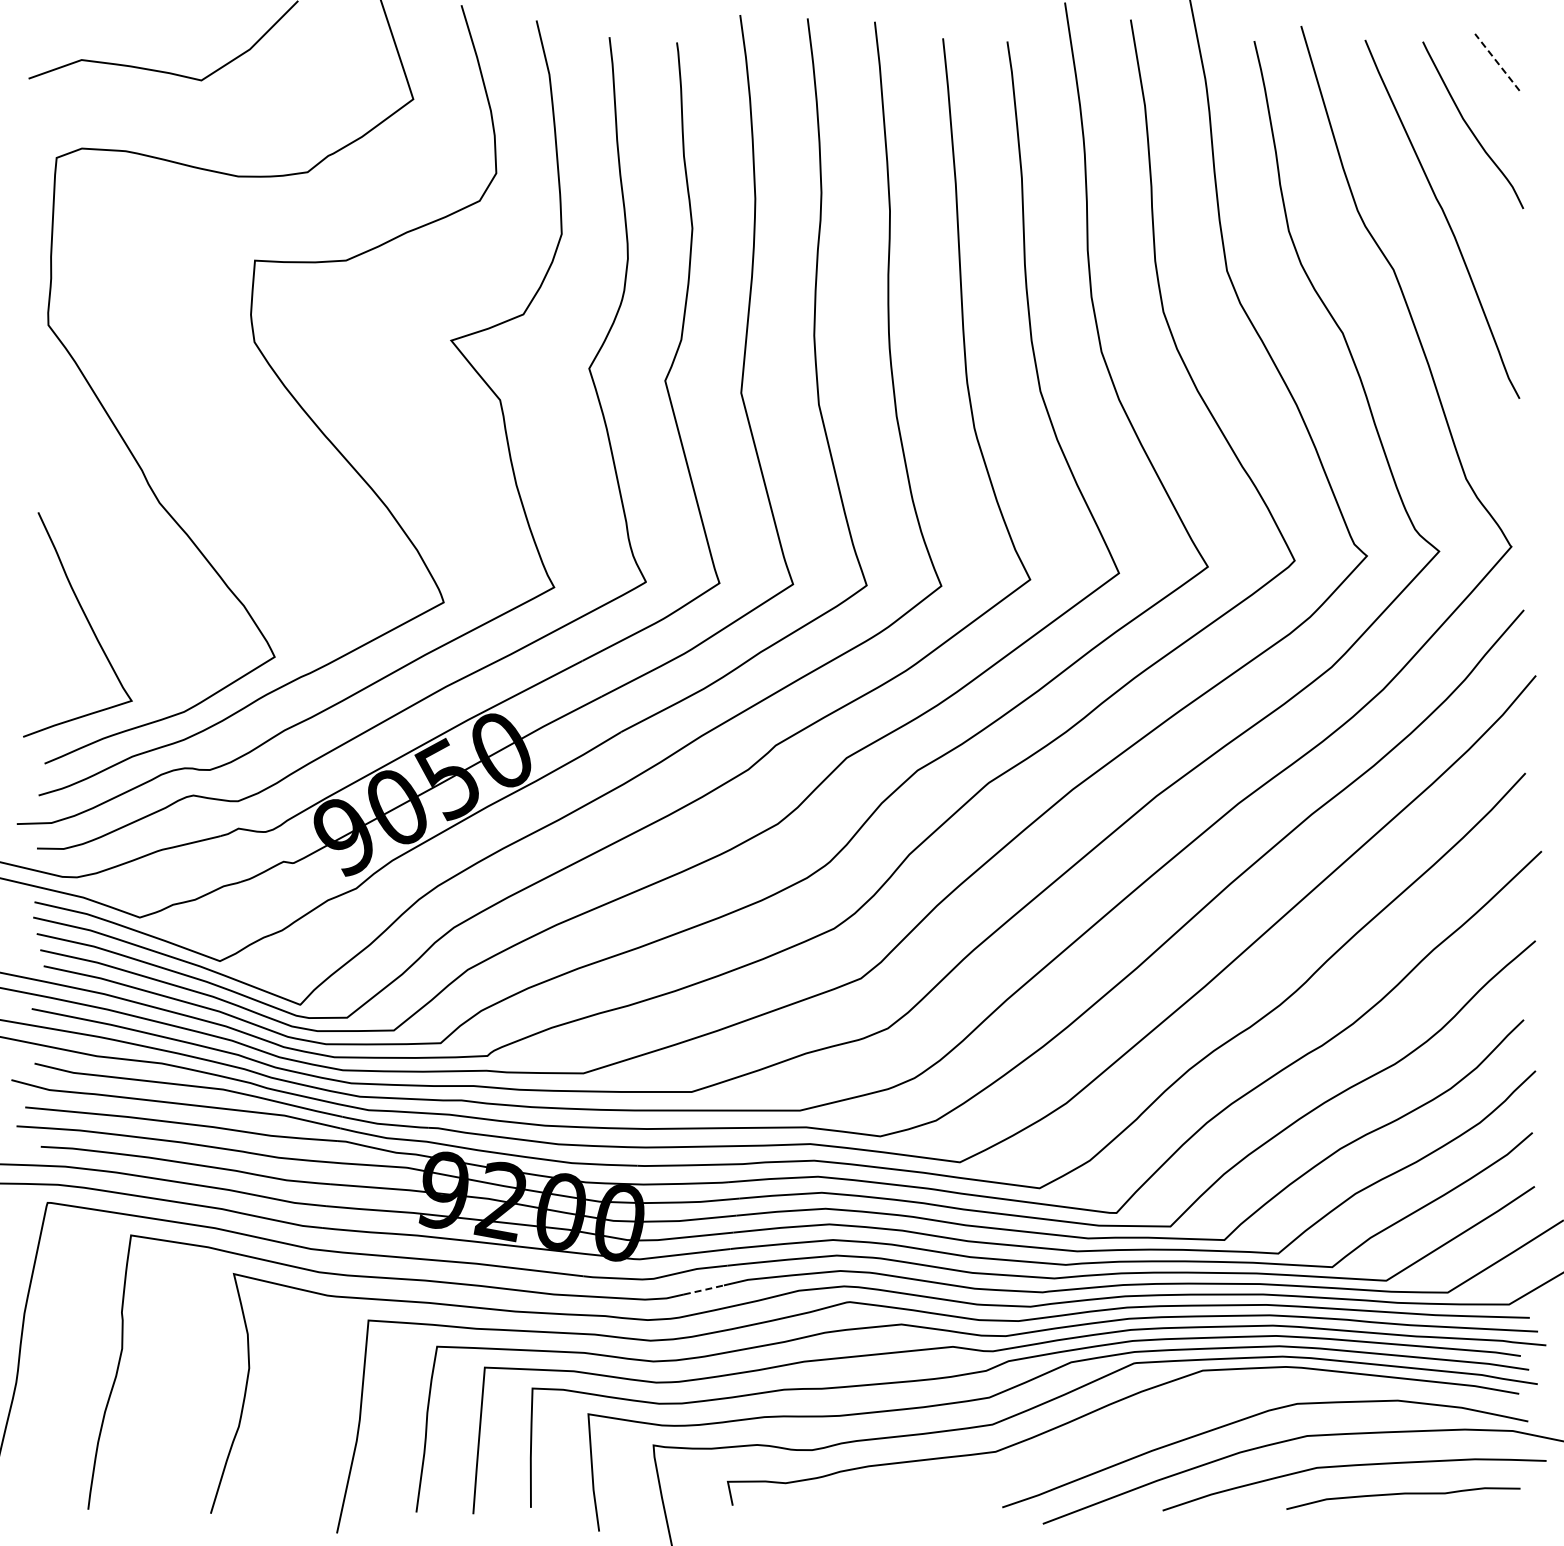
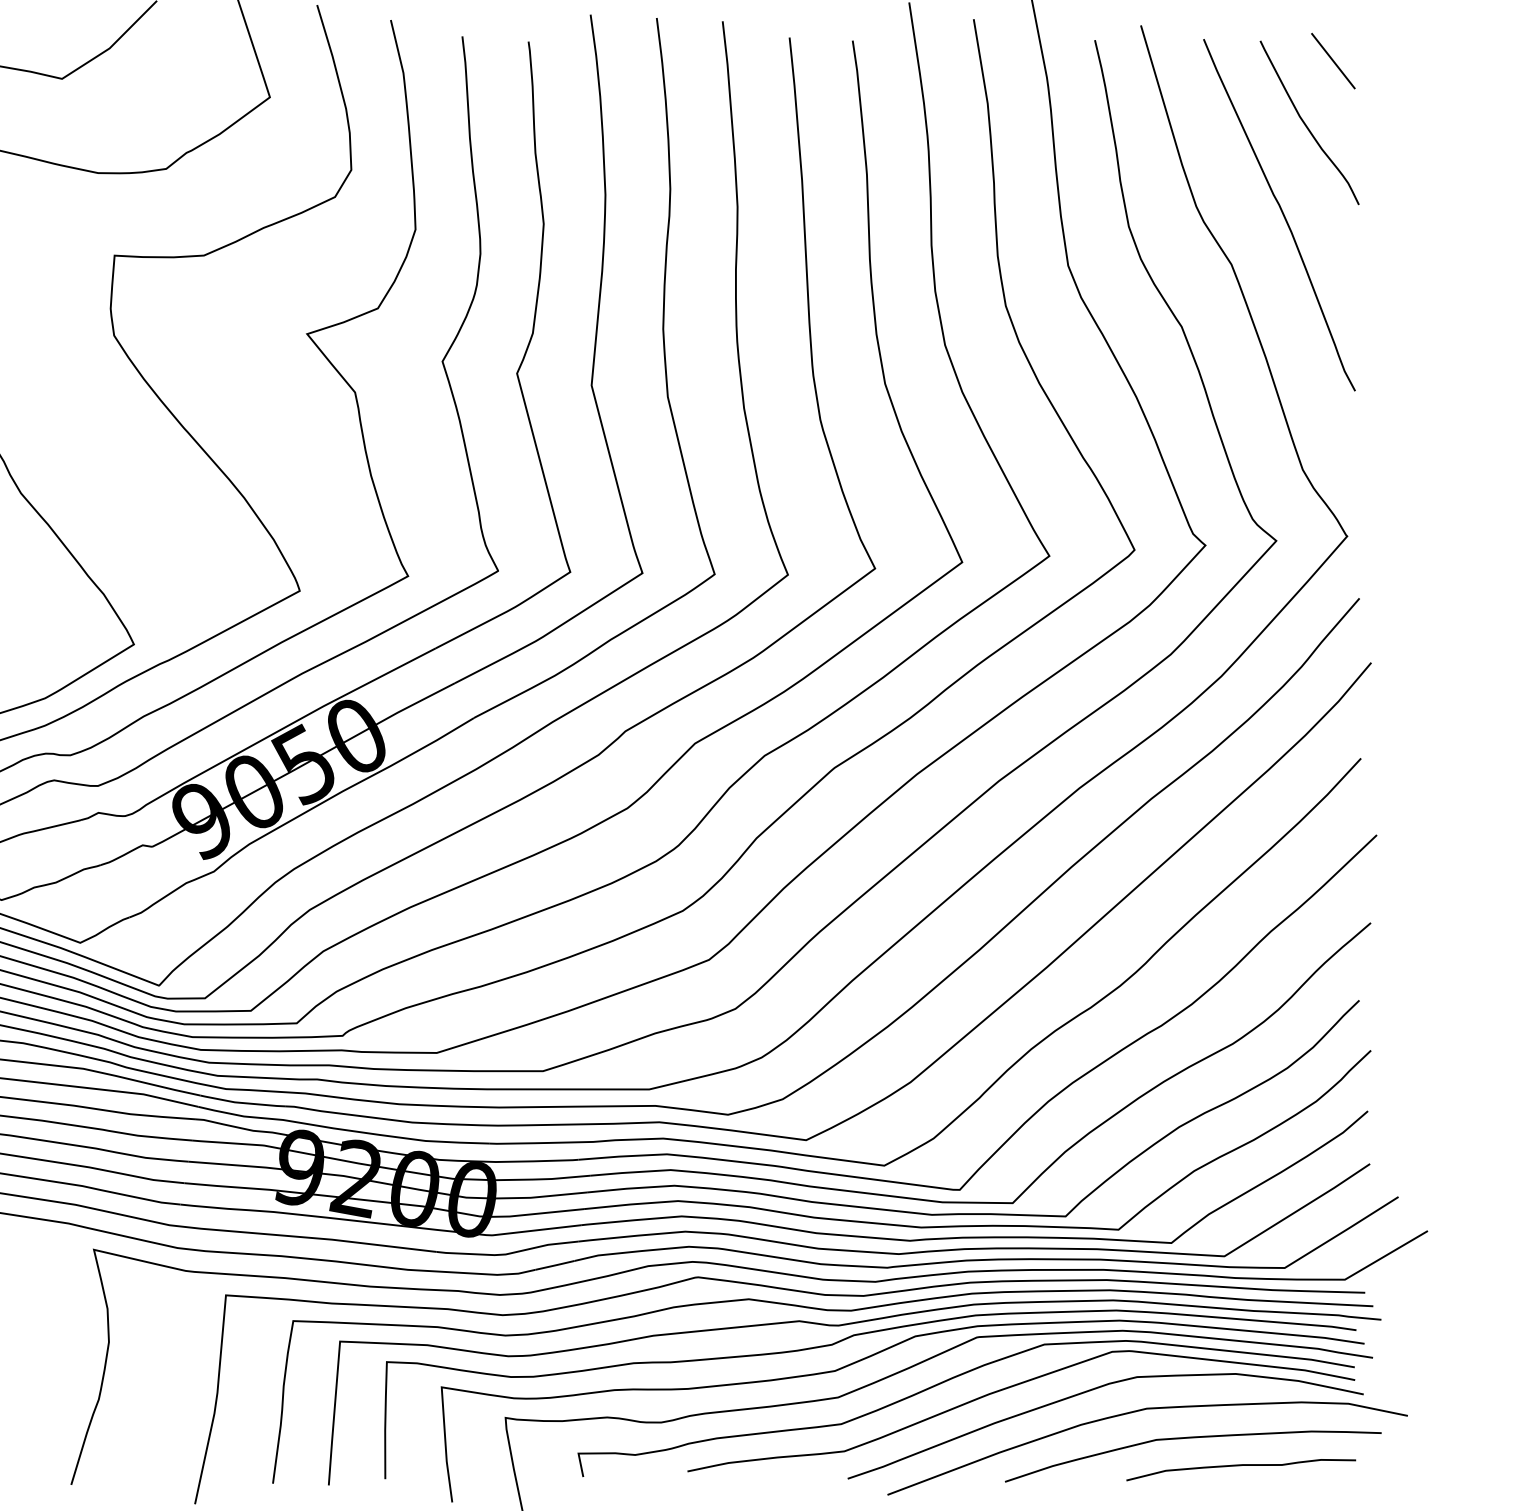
line: (1497, 62) -> (1333, 61), dashed -> solid
line: (704, 1289) -> (555, 1264), dashed -> solid
curve: (1169, 1414) -> (1011, 1387), added

